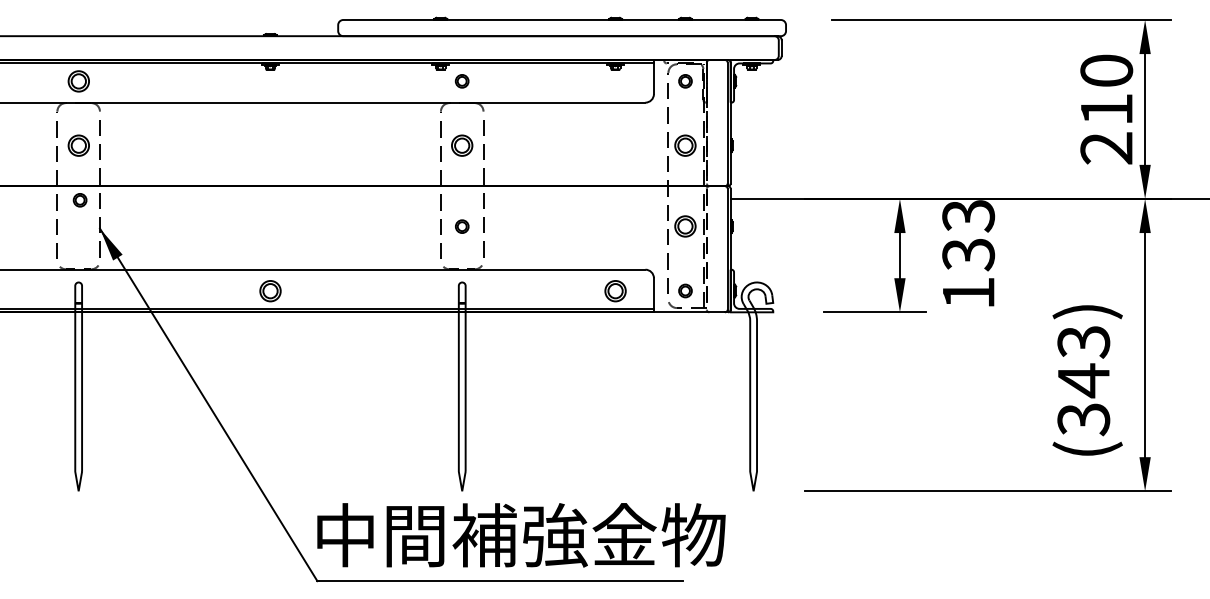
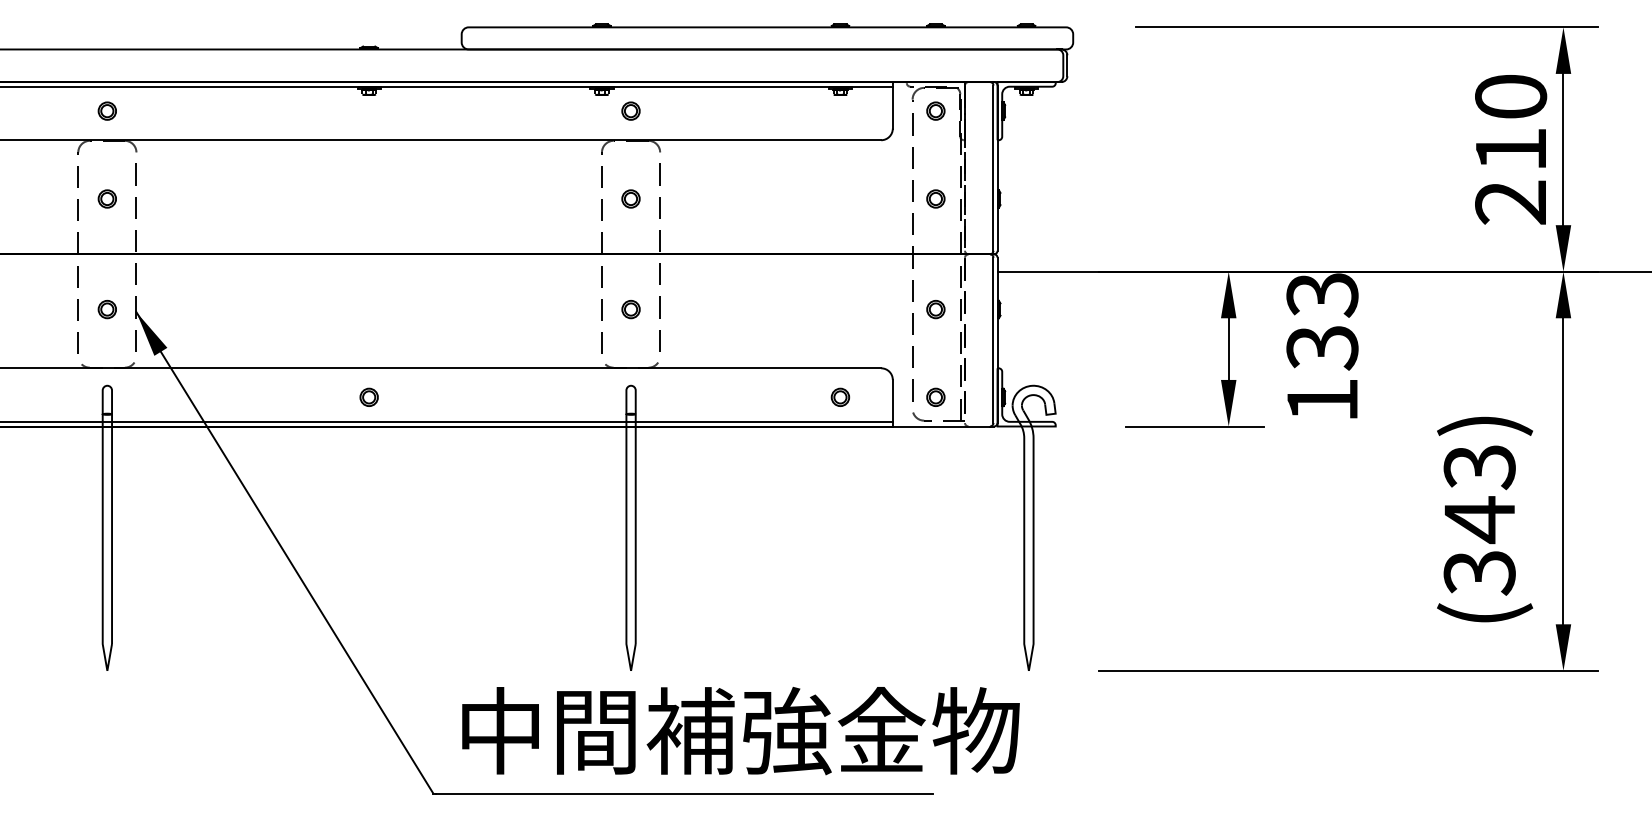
part: (78, 80) -> (106, 110), size x0.62
part: (78, 145) -> (106, 198), size x0.62
part: (461, 145) -> (630, 198), size x0.62
part: (685, 145) -> (935, 198), size x0.62
part: (79, 200) -> (106, 309), moved
part: (685, 226) -> (935, 309), size x0.62
part: (269, 290) -> (368, 396), size x0.62
part: (615, 290) -> (840, 396), size x0.62
text: (521, 534) -> (740, 730), moved

